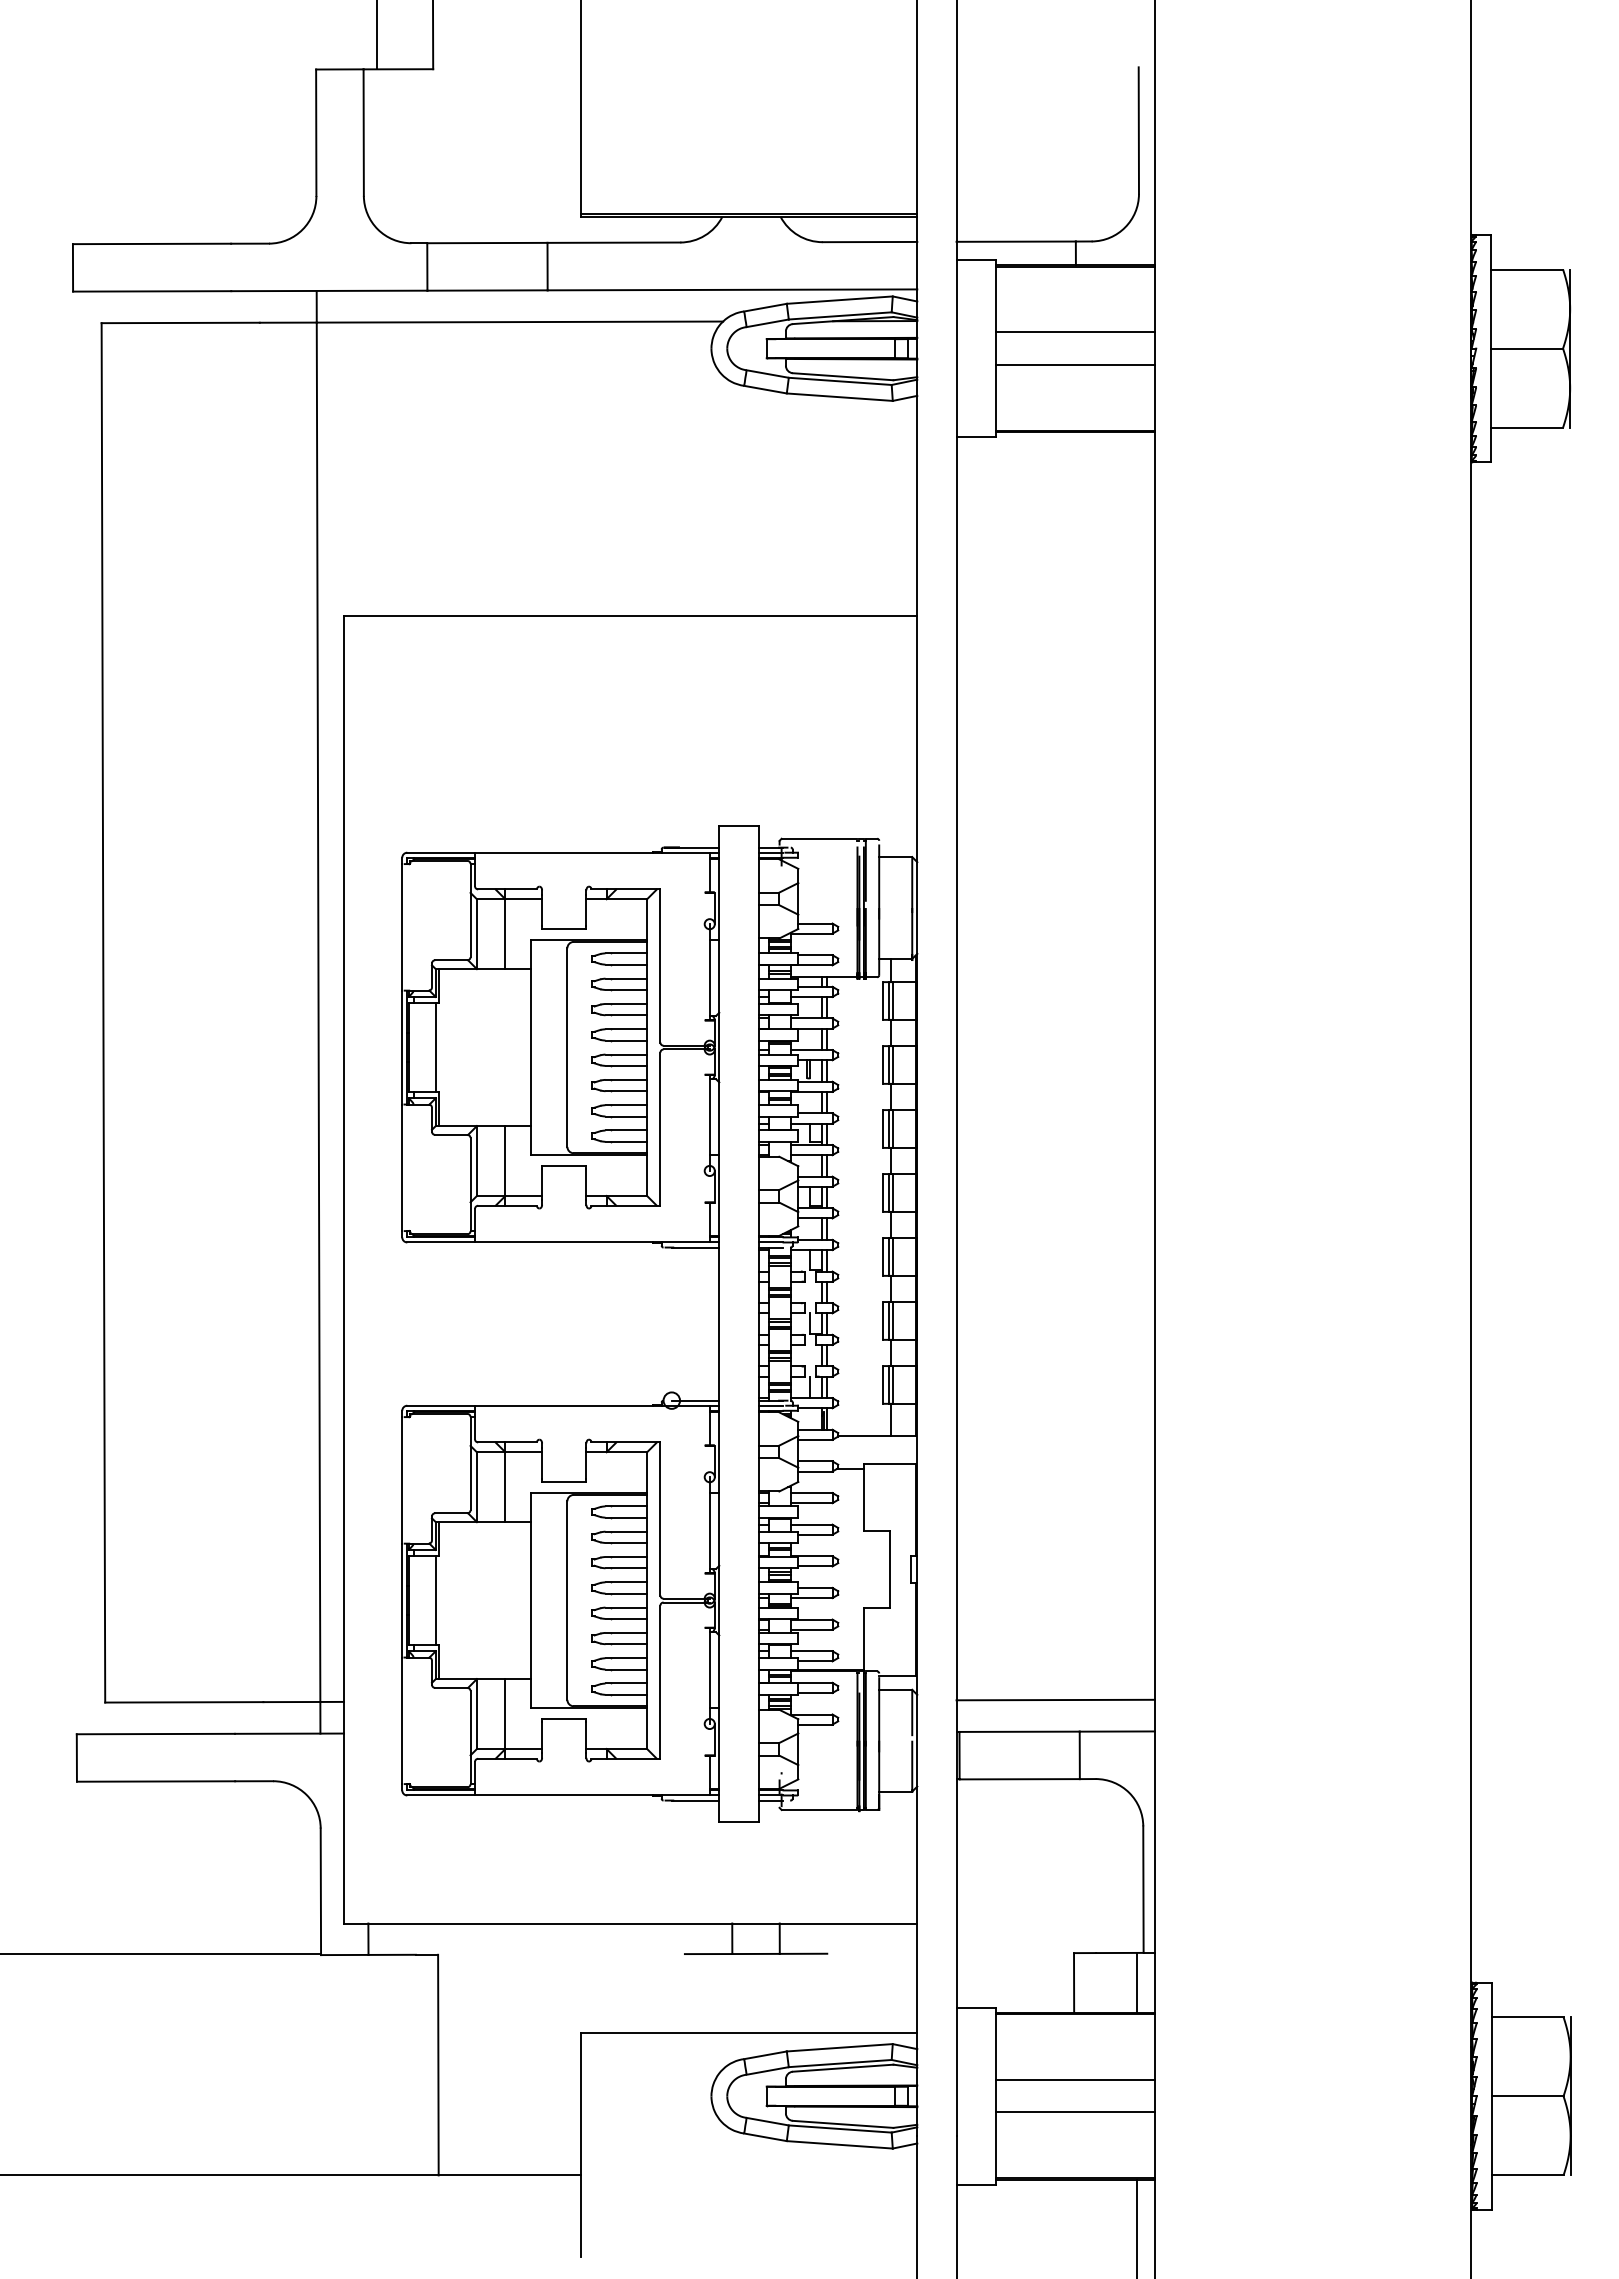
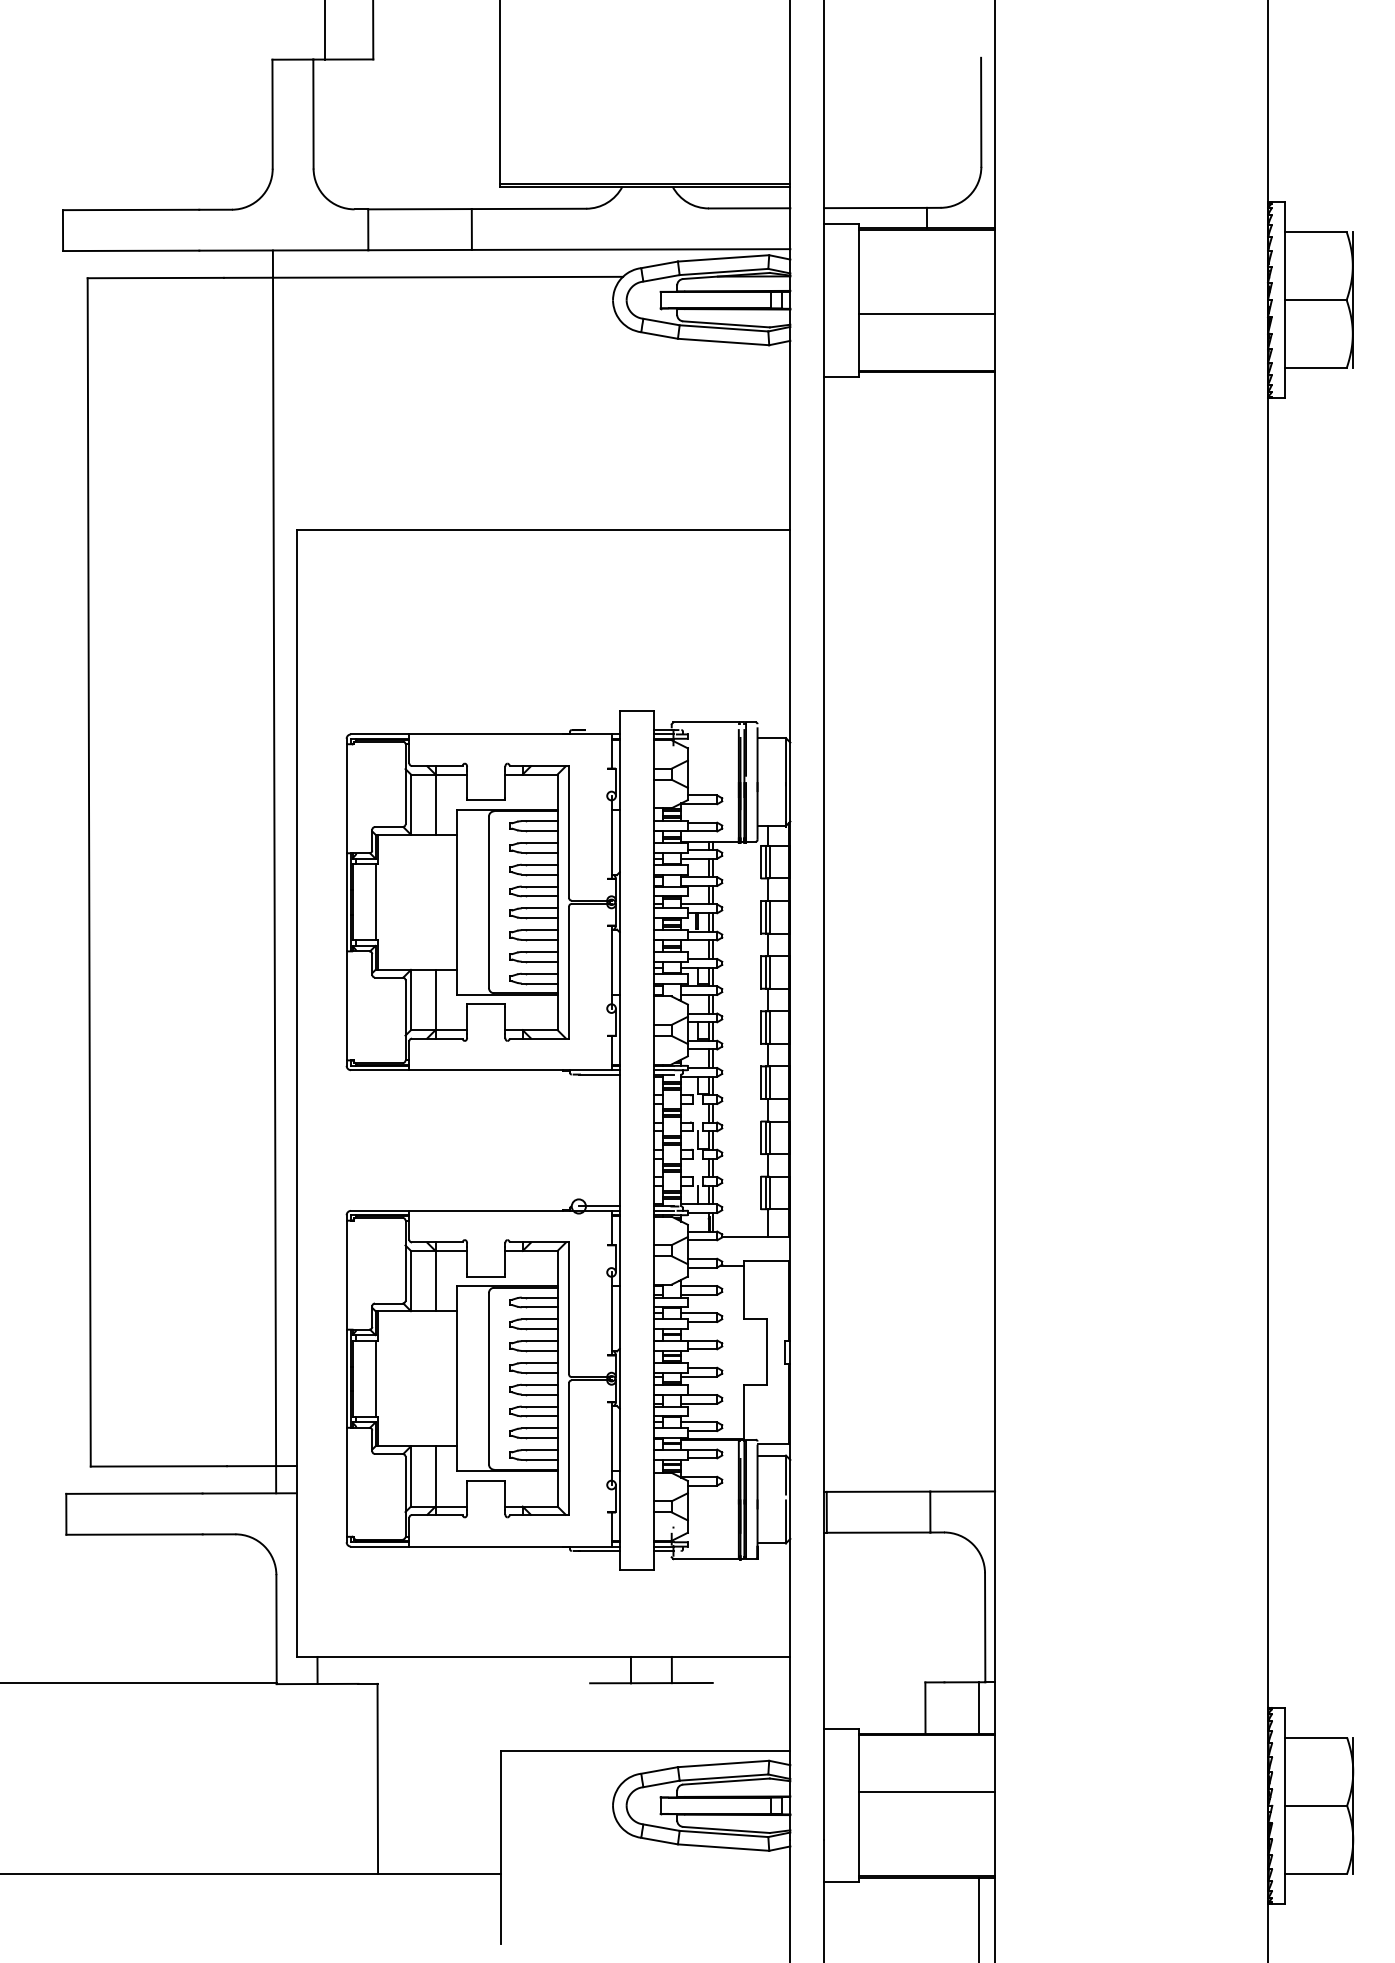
line: (1075, 332) -> (926, 286), removed
line: (695, 847) -> (599, 729), removed
line: (1055, 1699) -> (909, 1463), removed
line: (1075, 2112) -> (926, 1819), removed

